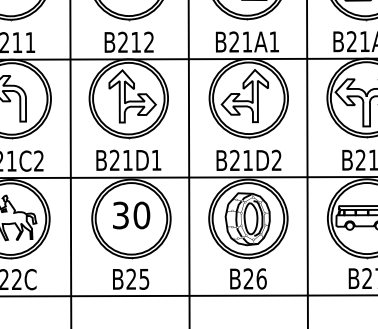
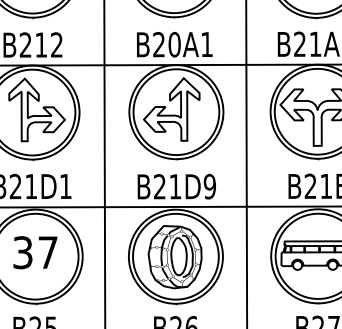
text: (247, 41) -> (174, 44), B21A1 -> B20A1
text: (276, 160) -> (209, 186), B21D2 -> B21D9
text: (141, 215) -> (47, 252), 30 -> 37

